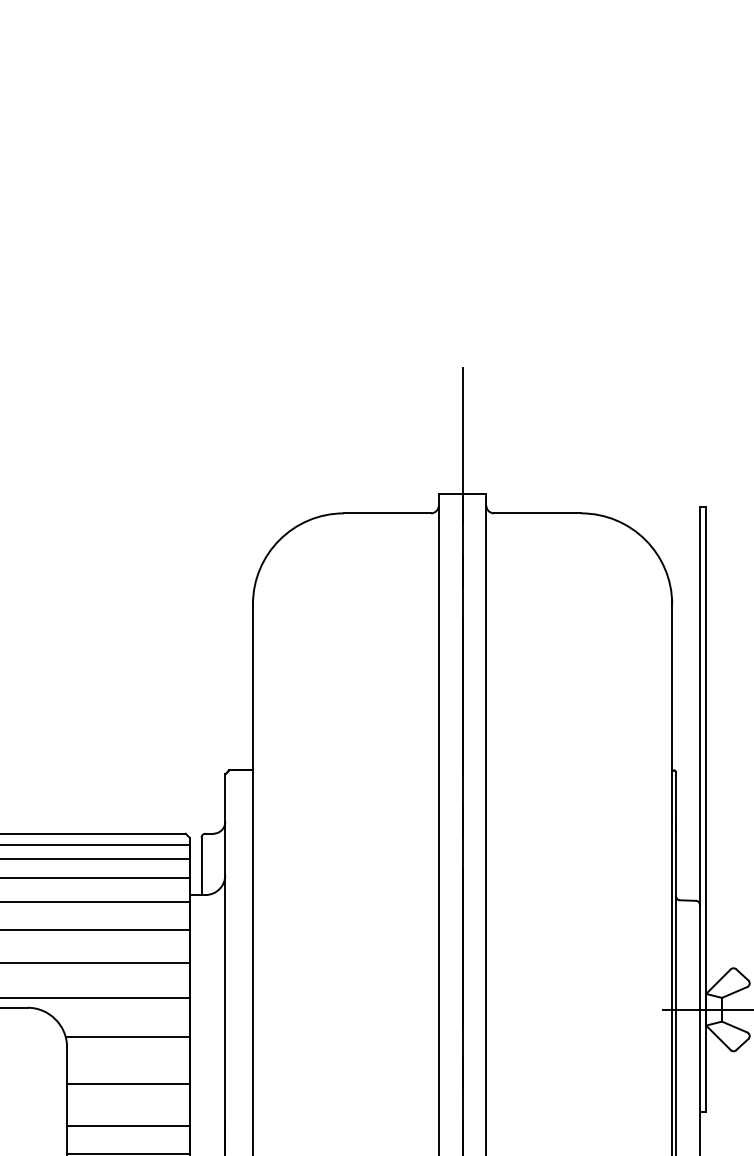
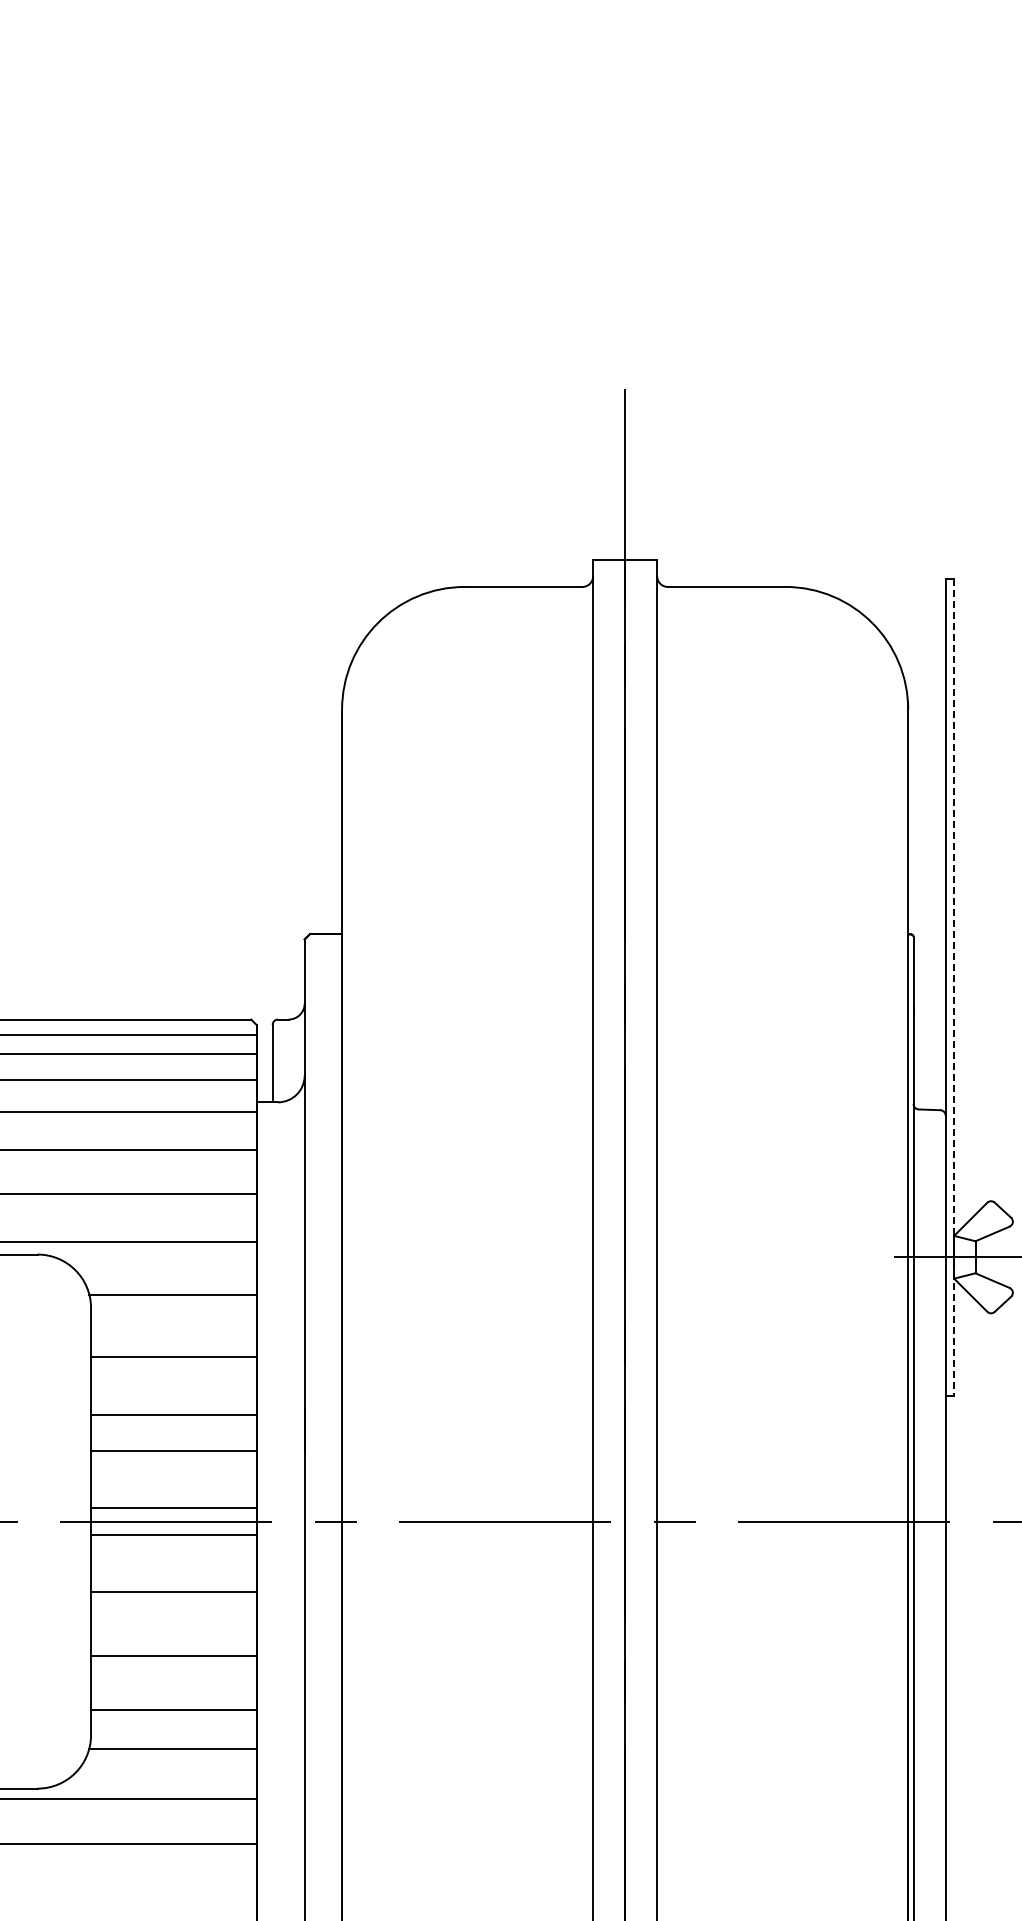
line: (706, 809) -> (954, 987), solid -> dashed

